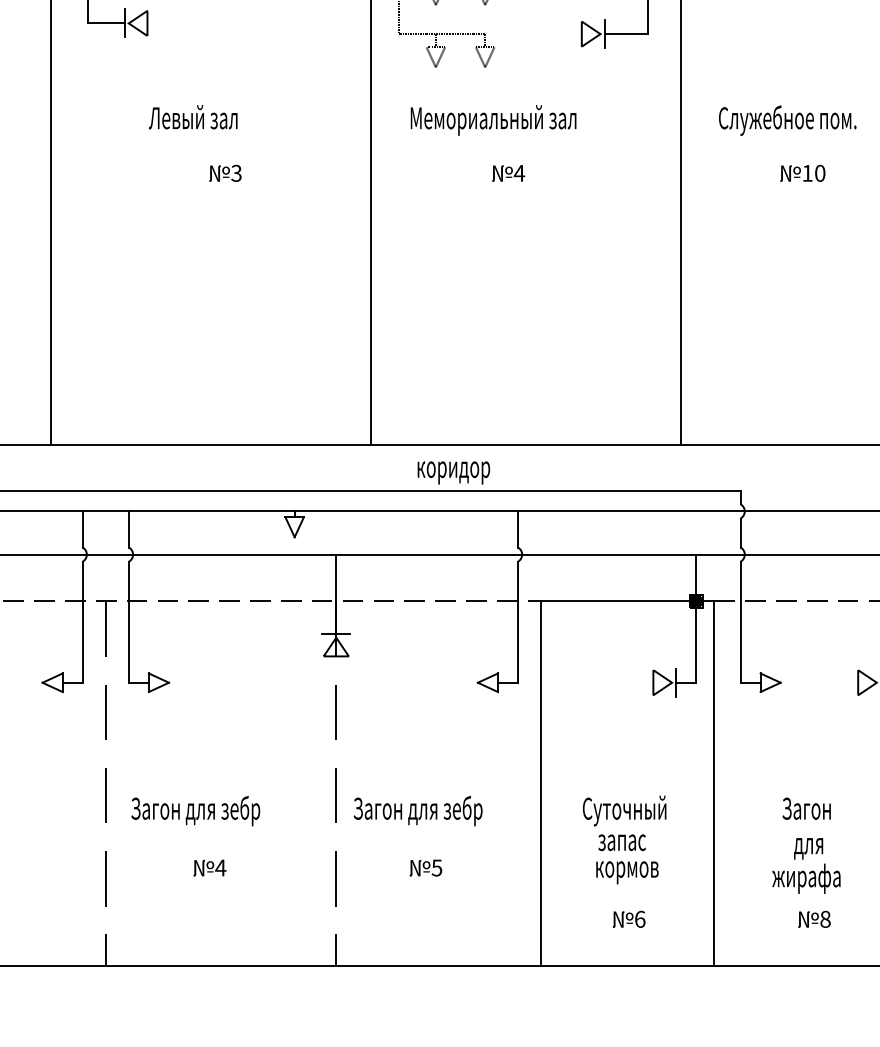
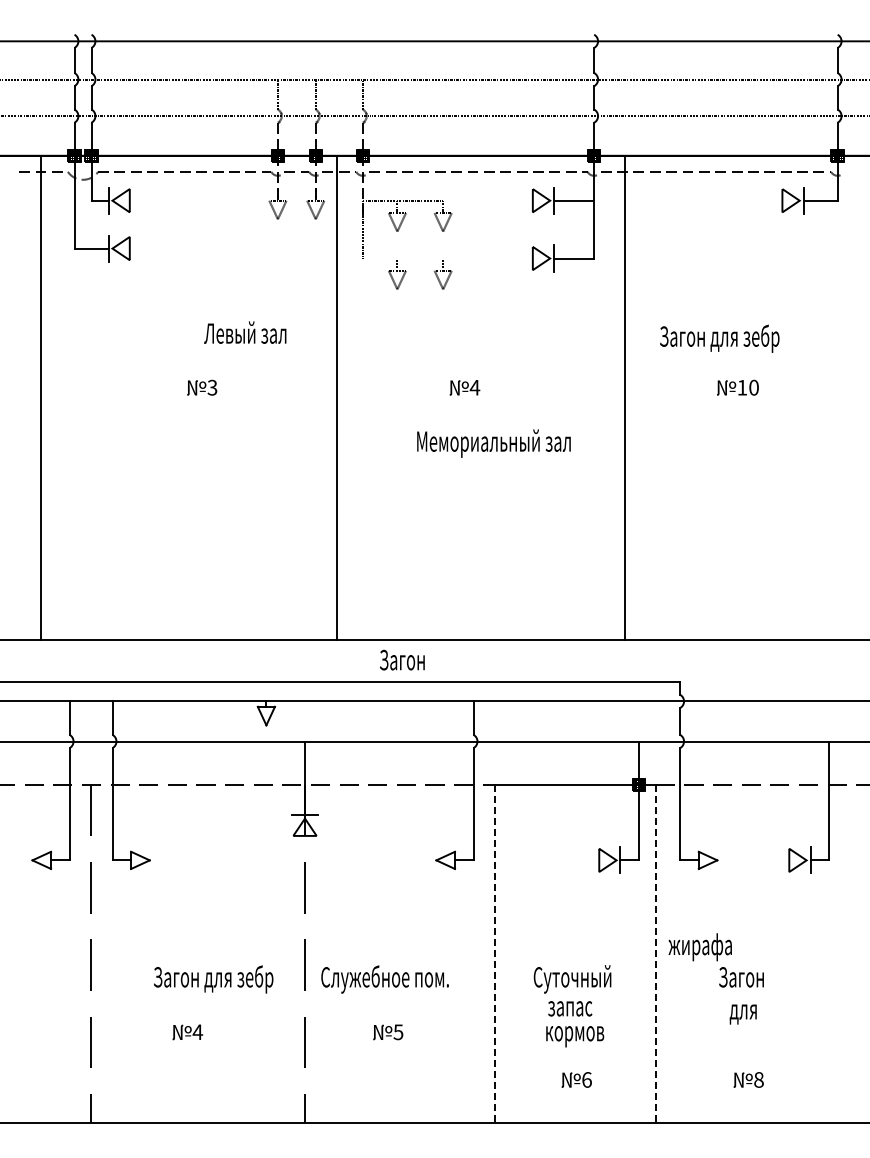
line: (441, 34) -> (402, 258), removed
text: (193, 117) -> (245, 332), moved
text: (493, 120) -> (493, 443), moved
text: (787, 120) -> (723, 338), Служебное пом. -> Загон для зебр
text: (453, 469) -> (413, 662), коридор -> Загон
line: (541, 784) -> (495, 954), solid -> dashed
line: (714, 784) -> (655, 954), solid -> dashed
text: (195, 811) -> (213, 979), moved
text: (421, 811) -> (384, 979), Загон для зебр -> Служебное пом.
text: (805, 879) -> (699, 947), moved

